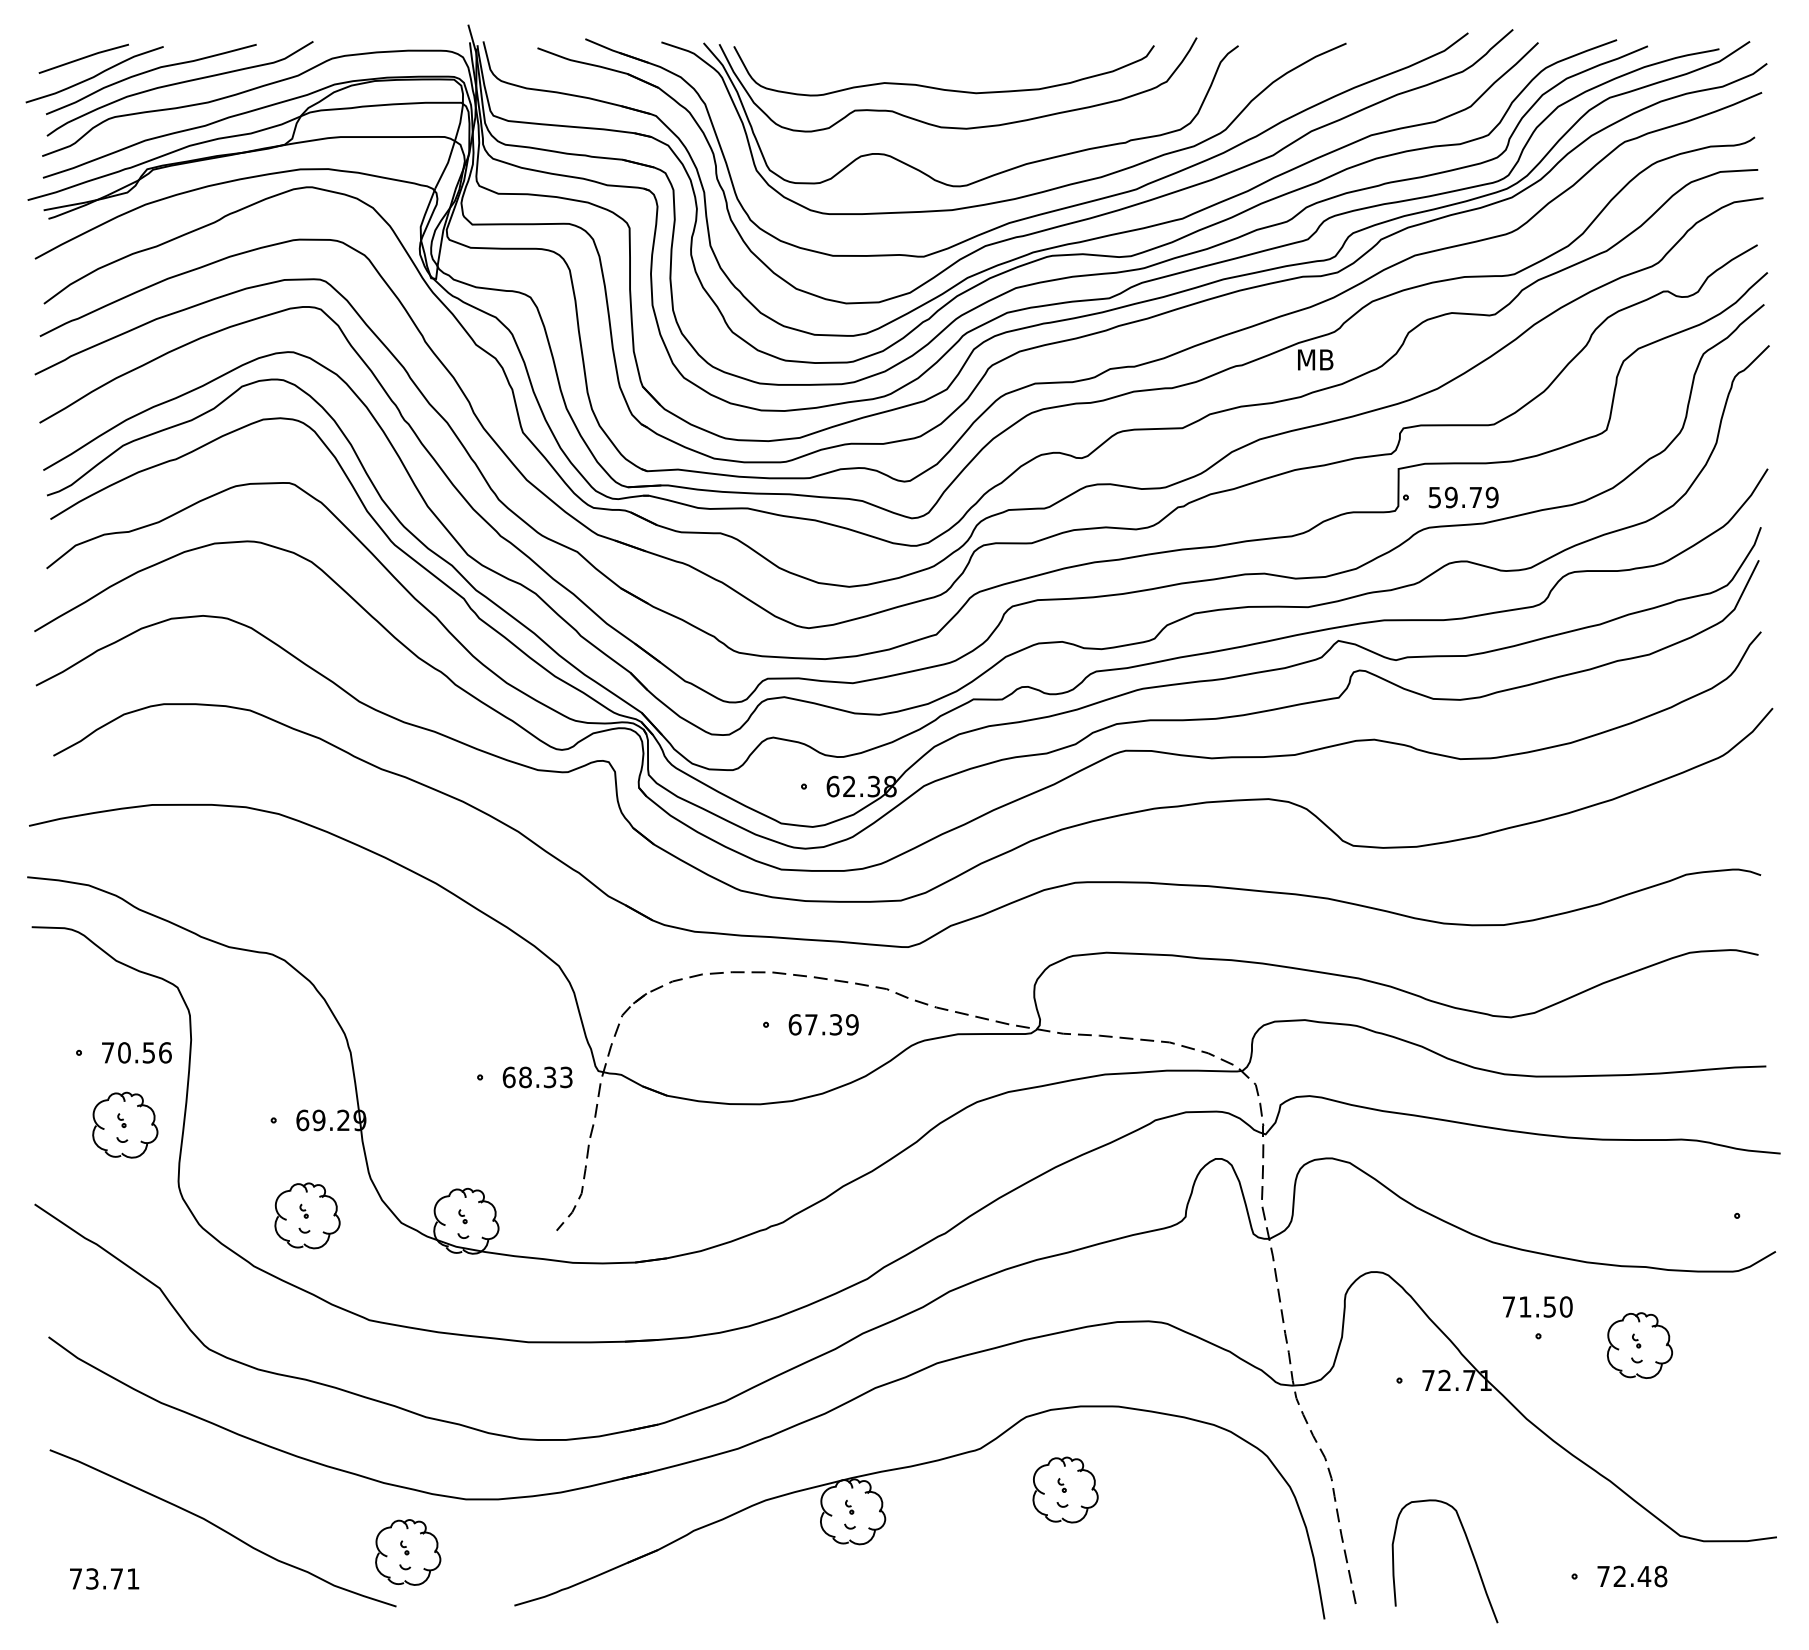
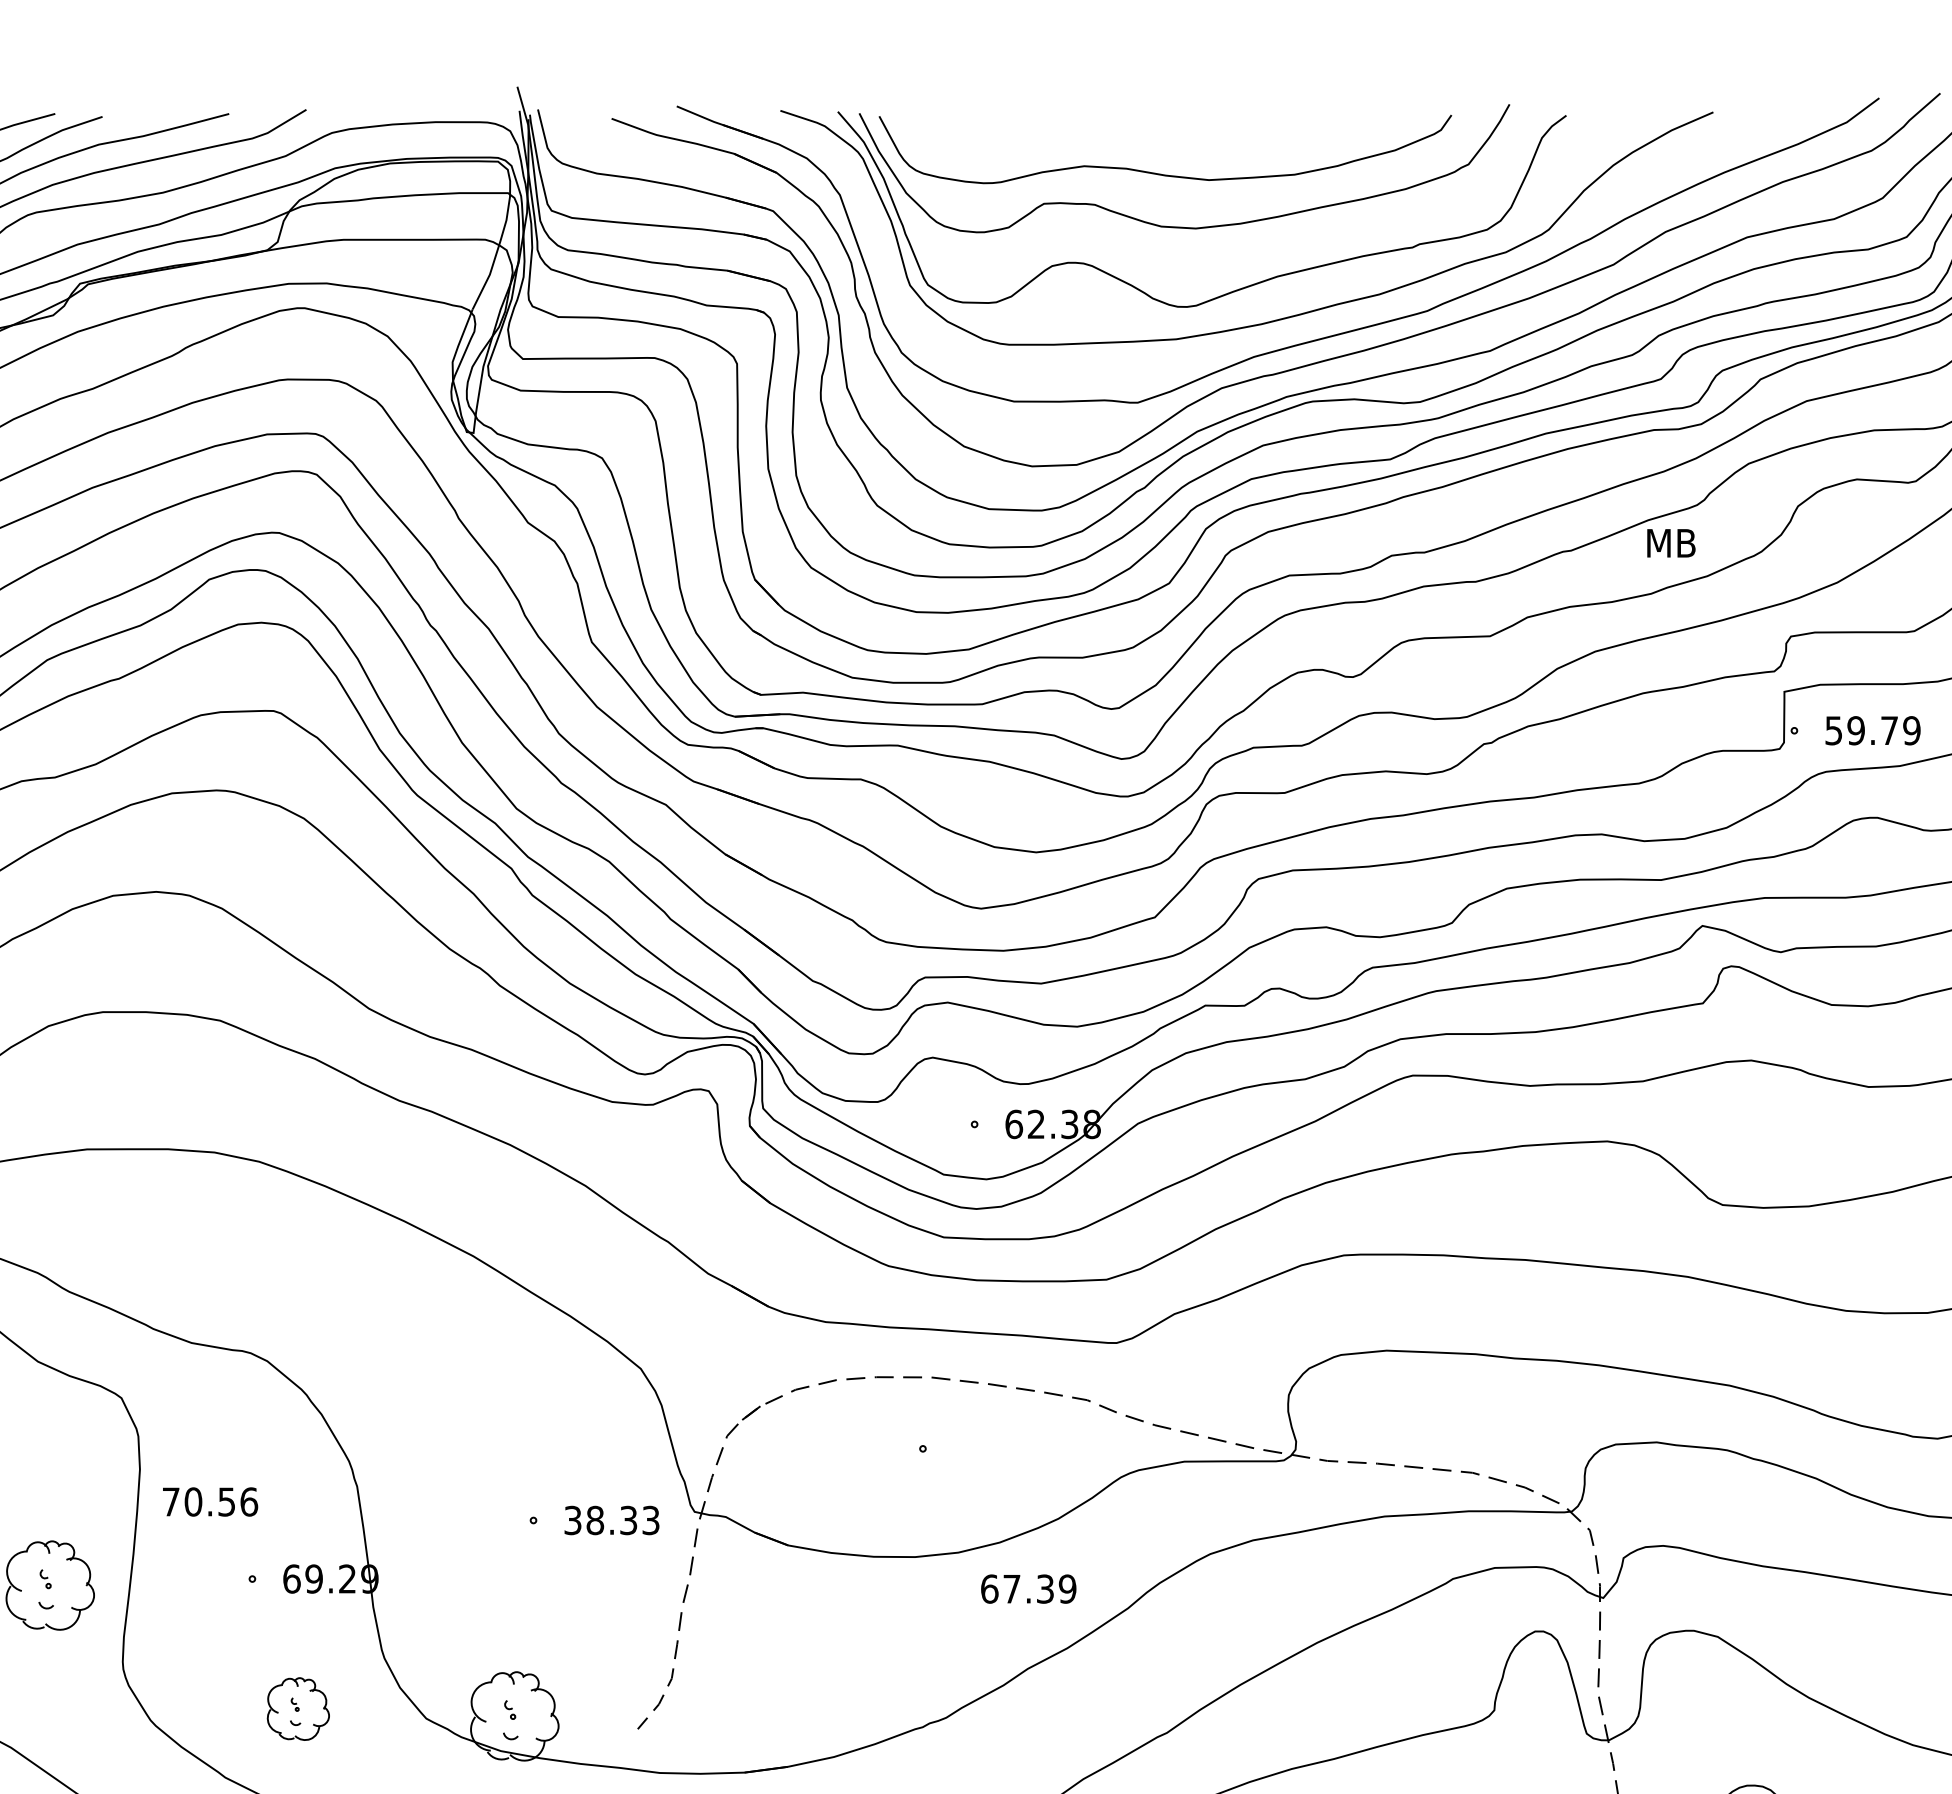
text: (823, 1024) -> (1028, 1588), moved
text: (136, 1052) -> (209, 1501), moved
text: (508, 1077) -> (572, 1520), 68.33 -> 38.33
part: (307, 1215) -> (298, 1708), size x0.7

